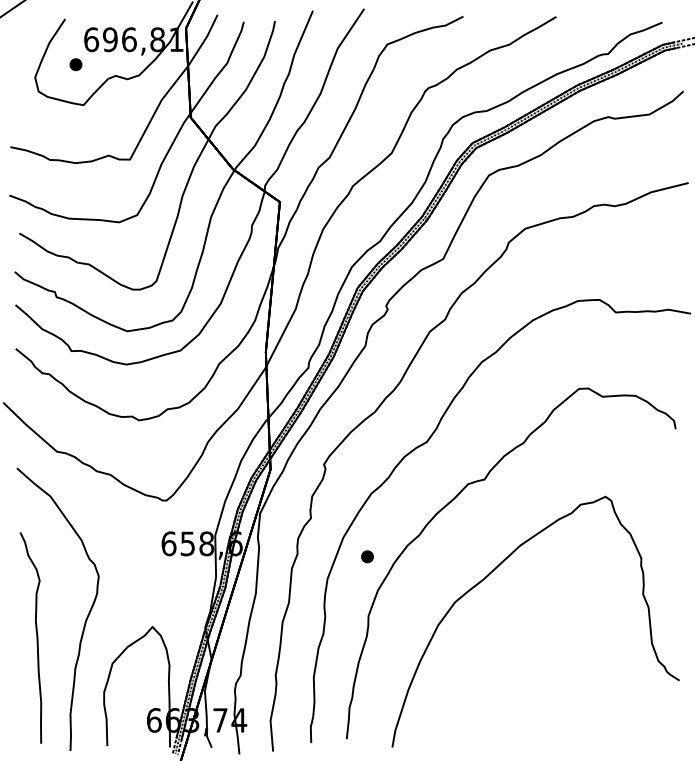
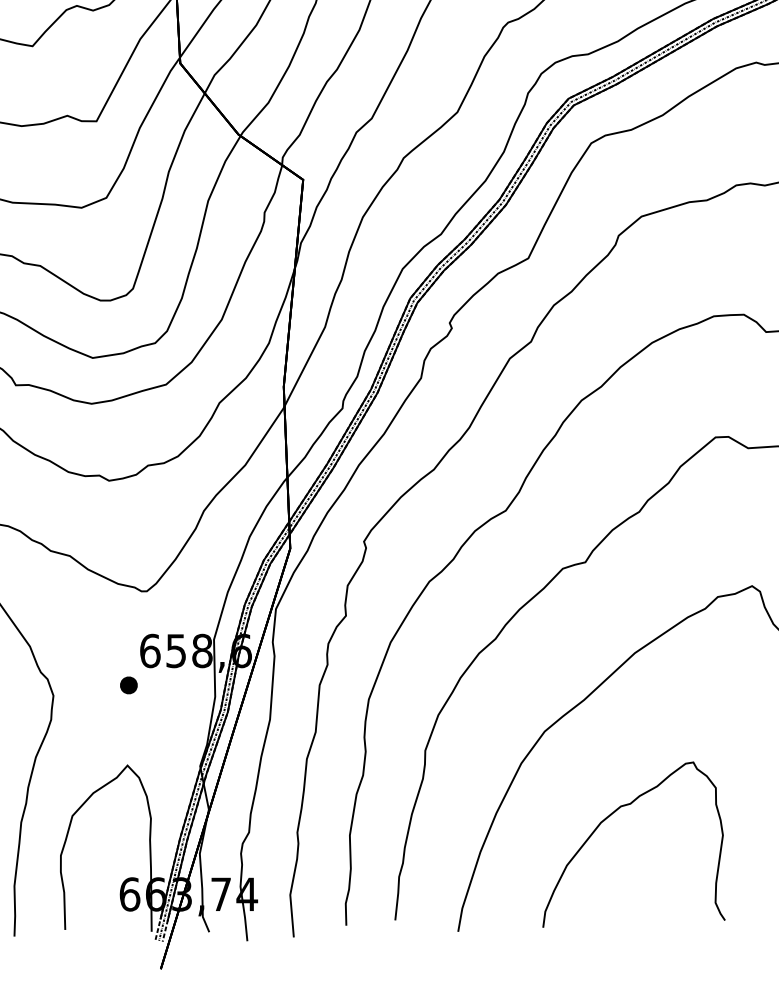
part: (367, 556) -> (128, 684), moved
part: (501, 665) -> (608, 818), added

